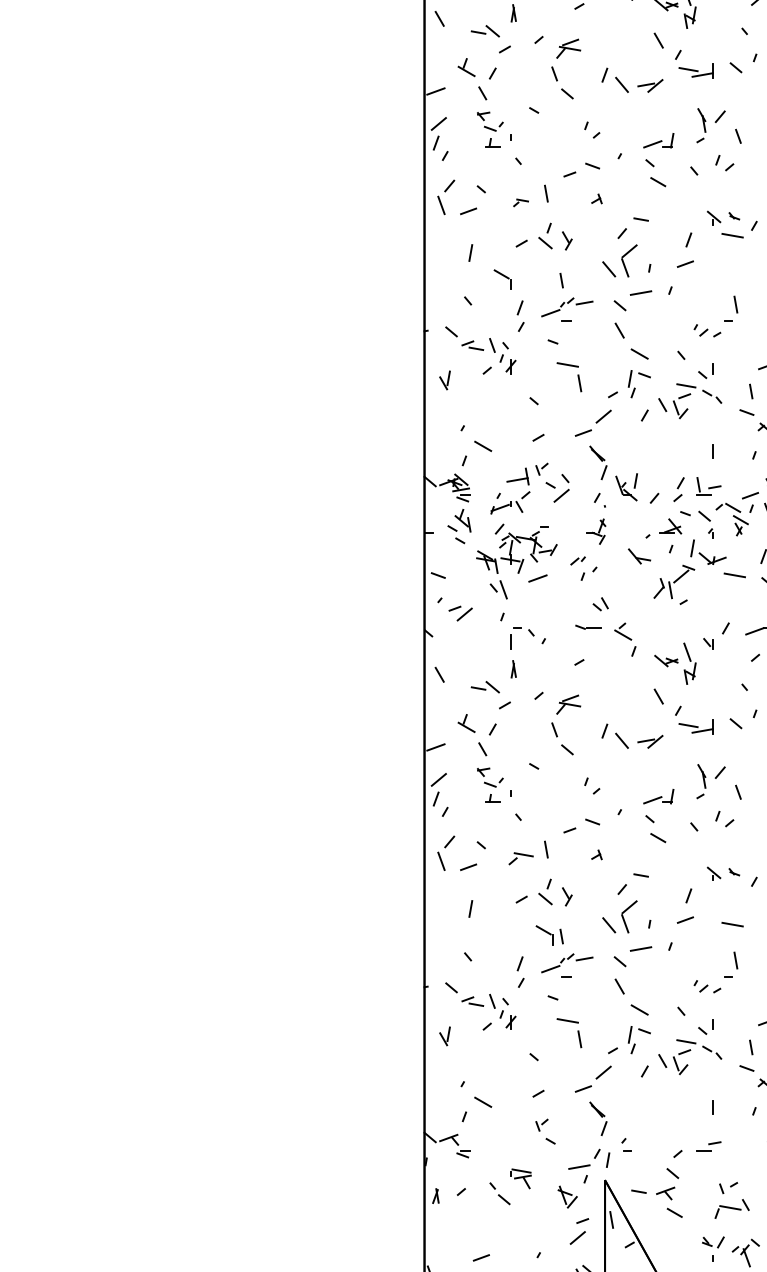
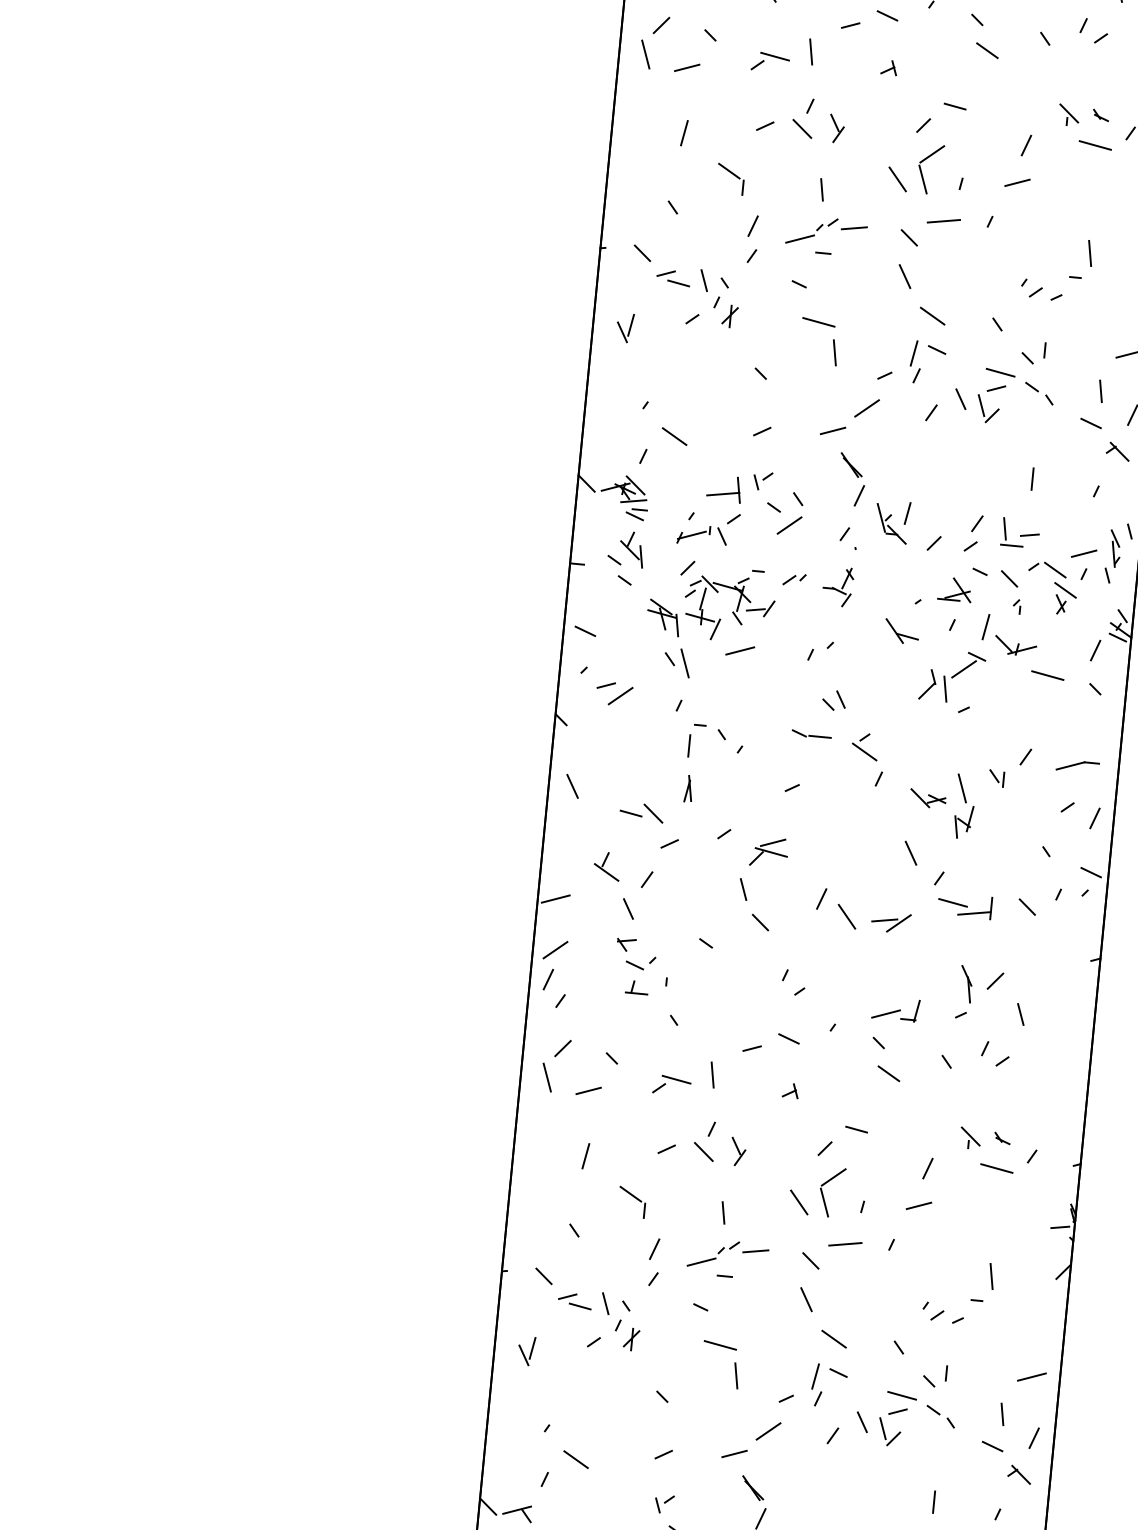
part: (520, 202) -> (769, 61), size x1.67
part: (577, 560) -> (793, 578), moved
line: (732, 924) -> (996, 1168), moved
part: (544, 935) -> (631, 1202), moved

